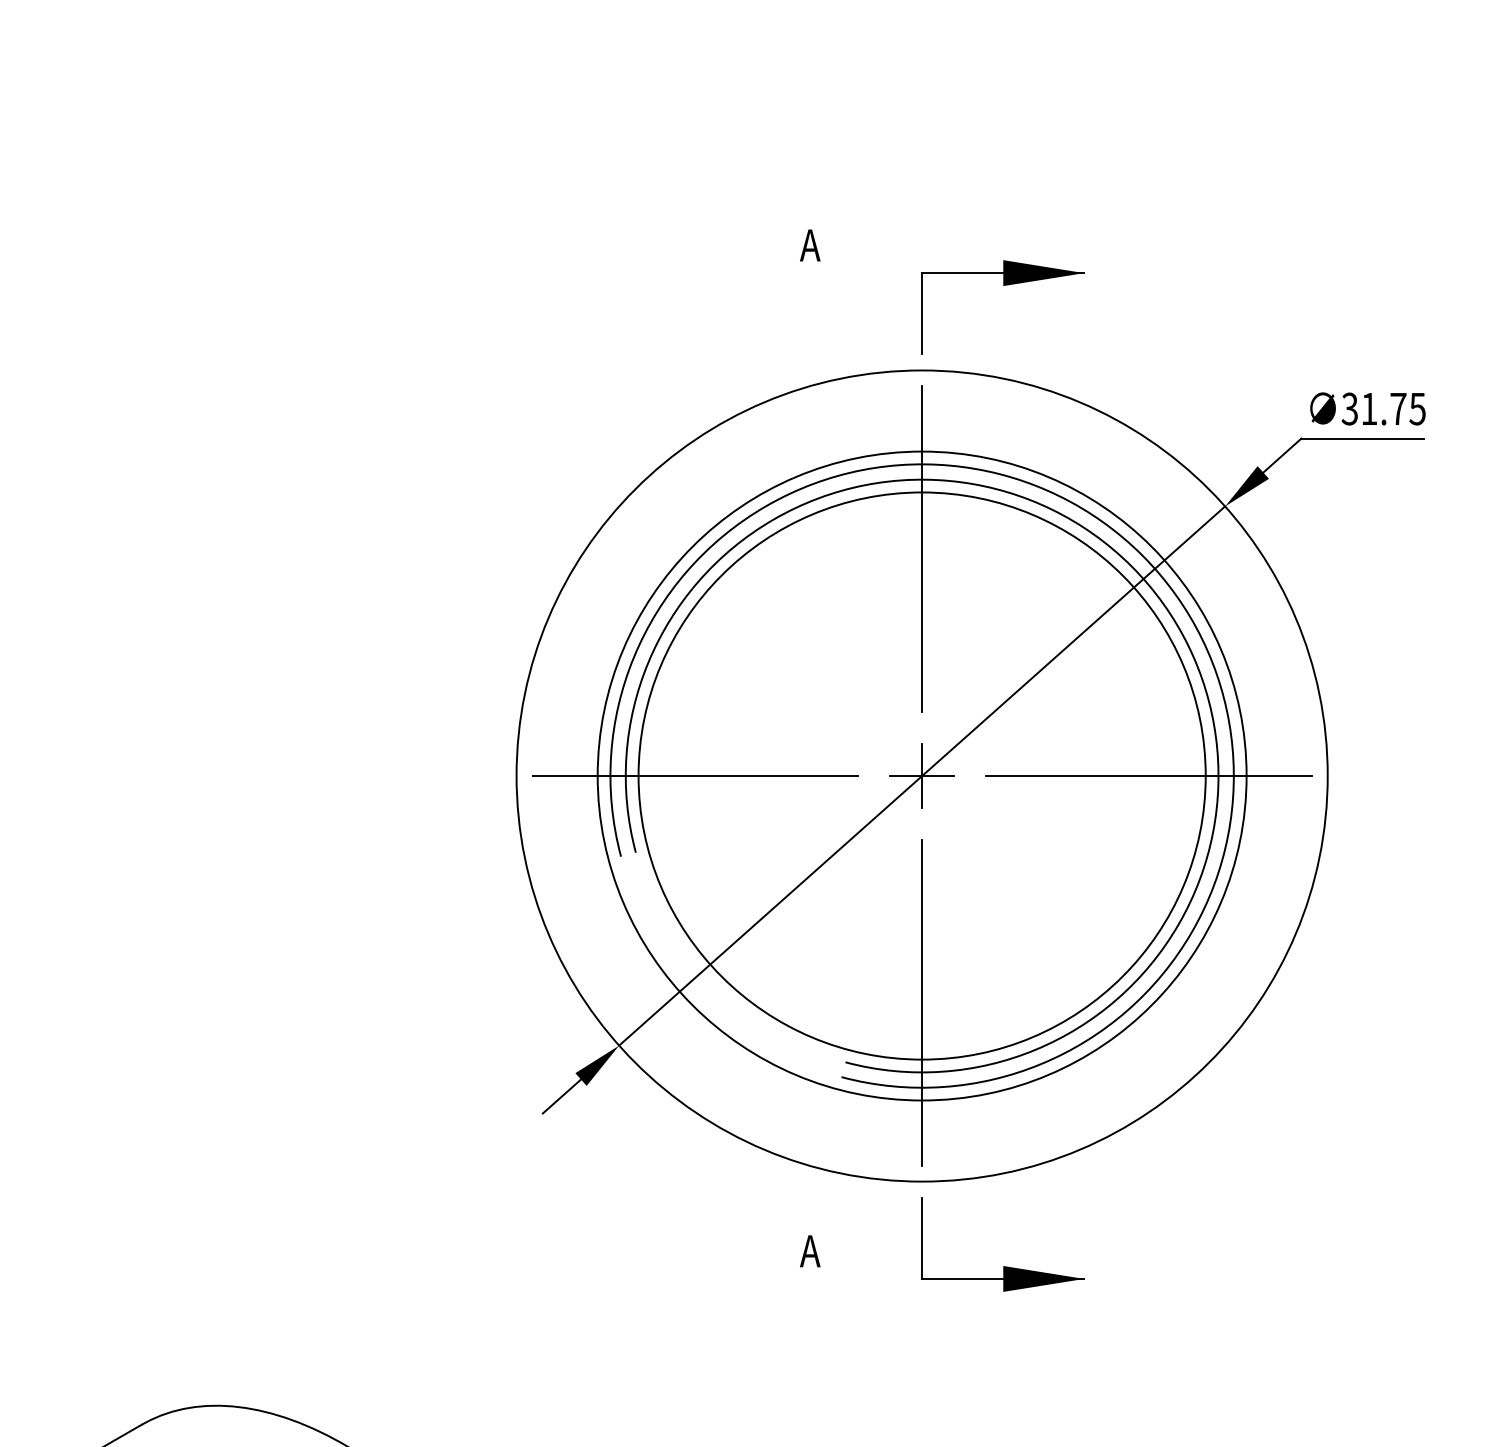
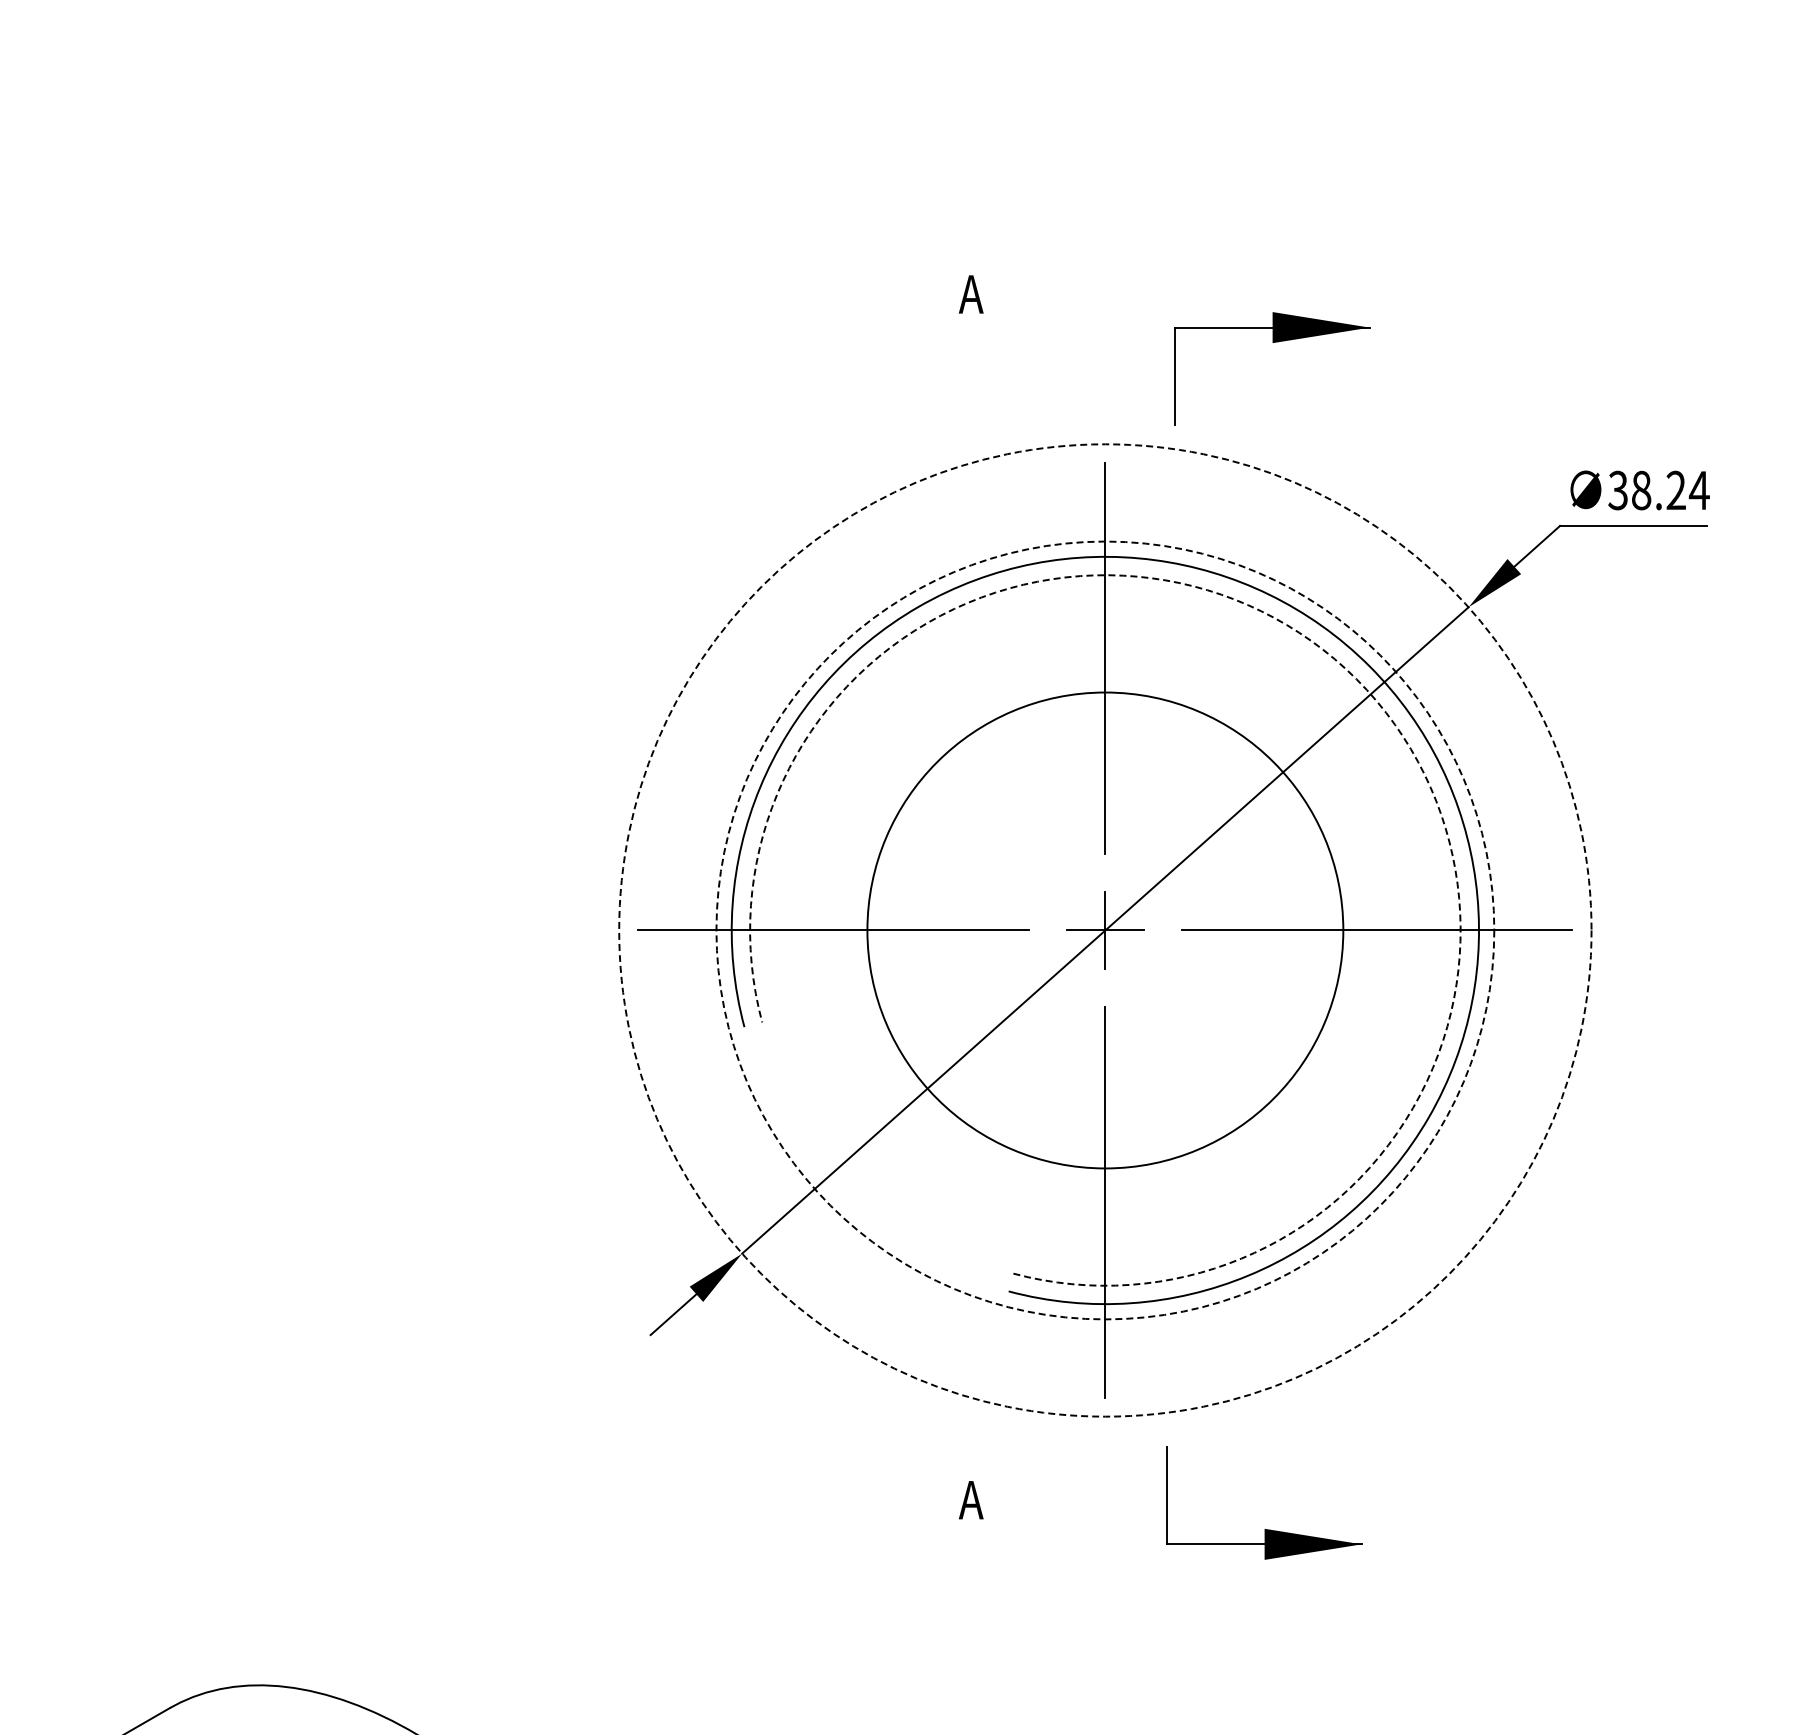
part: (1003, 285) -> (1272, 342), moved
text: (1393, 409) -> (1670, 490), 31.75 -> 38.24
arc: (1131, 566) -> (1356, 679), solid -> dashed
circle: (922, 776) -> (1105, 930), size x0.7
circle: (922, 776) -> (1105, 930), solid -> dashed
circle: (922, 776) -> (1105, 930), solid -> dashed
part: (1003, 1266) -> (1264, 1529), moved

